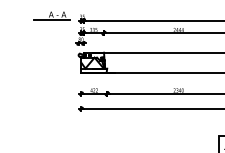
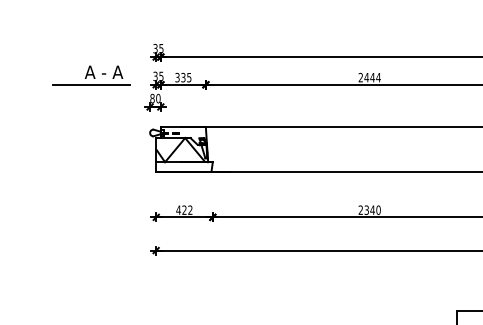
part: (51, 15) -> (90, 74), moved

